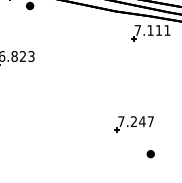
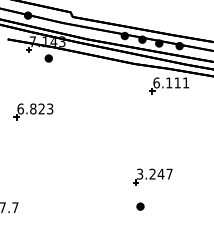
text: (137, 29) -> (156, 82), 7.111 -> 6.111
text: (120, 120) -> (139, 173), 7.247 -> 3.247
part: (150, 153) -> (140, 206), moved

